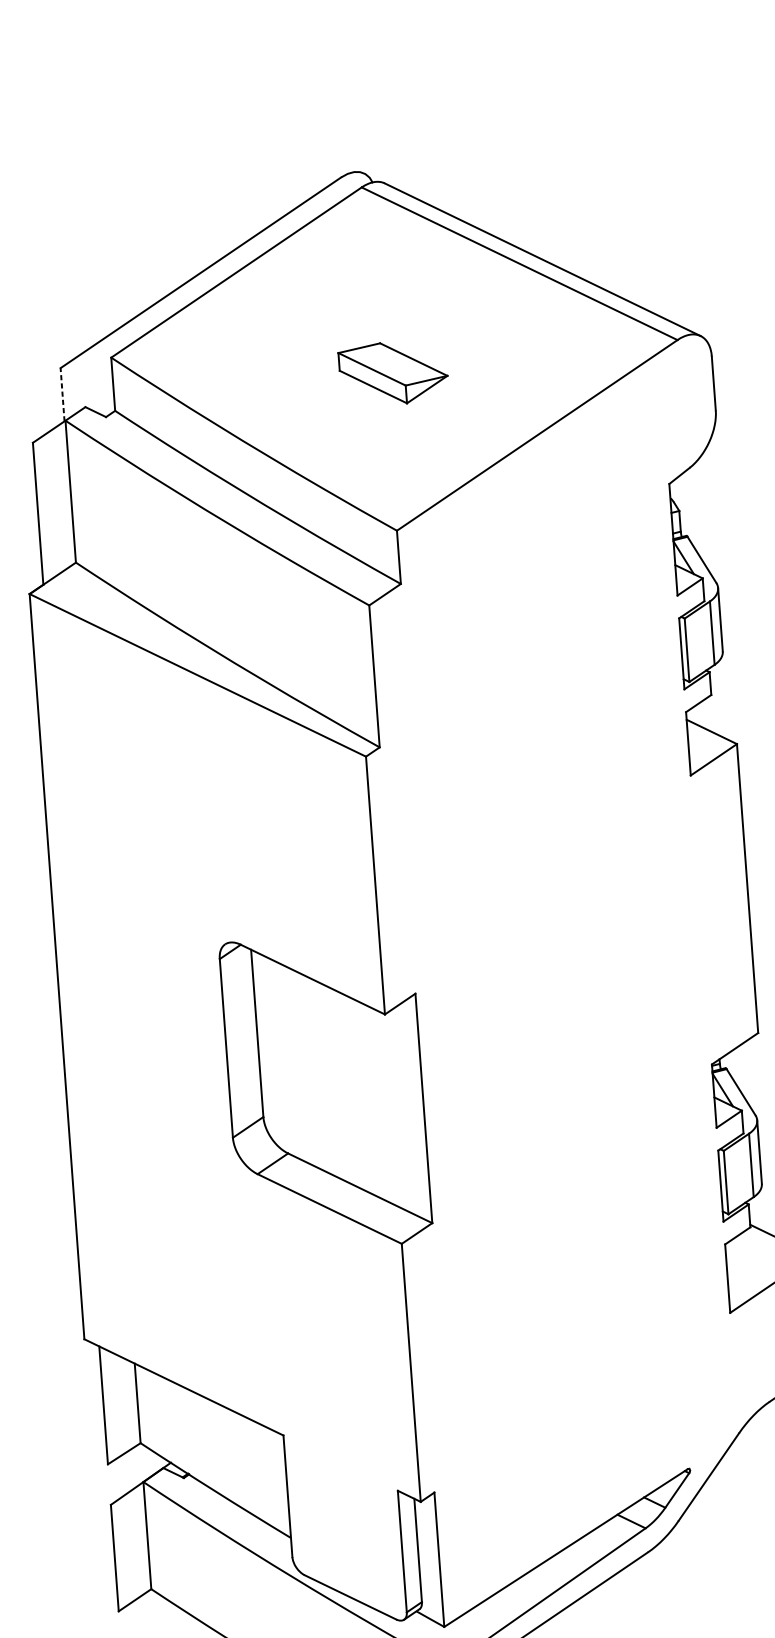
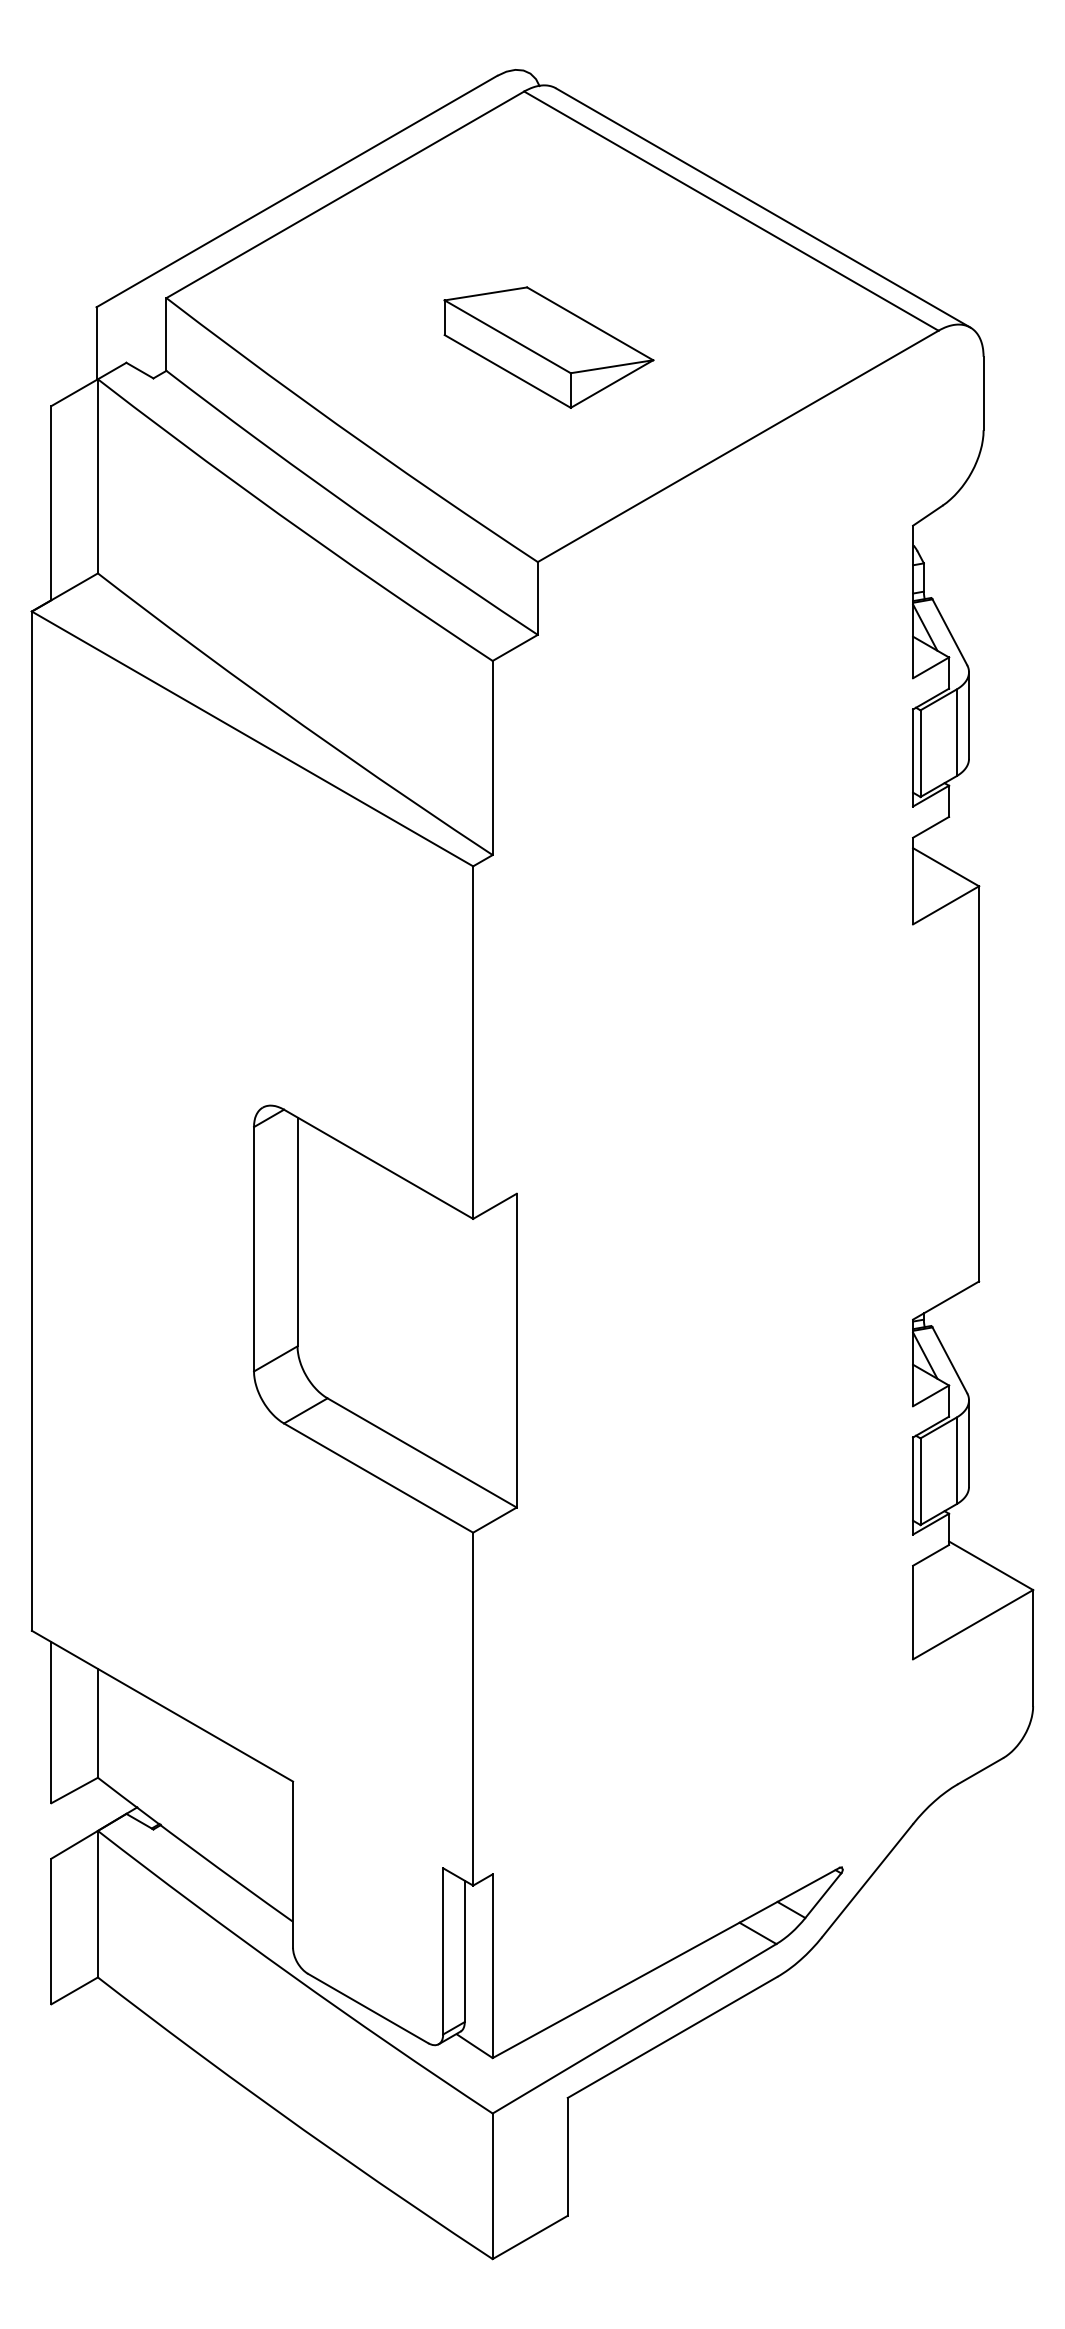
part: (393, 373) -> (548, 347), size x1.43
line: (62, 394) -> (96, 343), dashed -> solid

